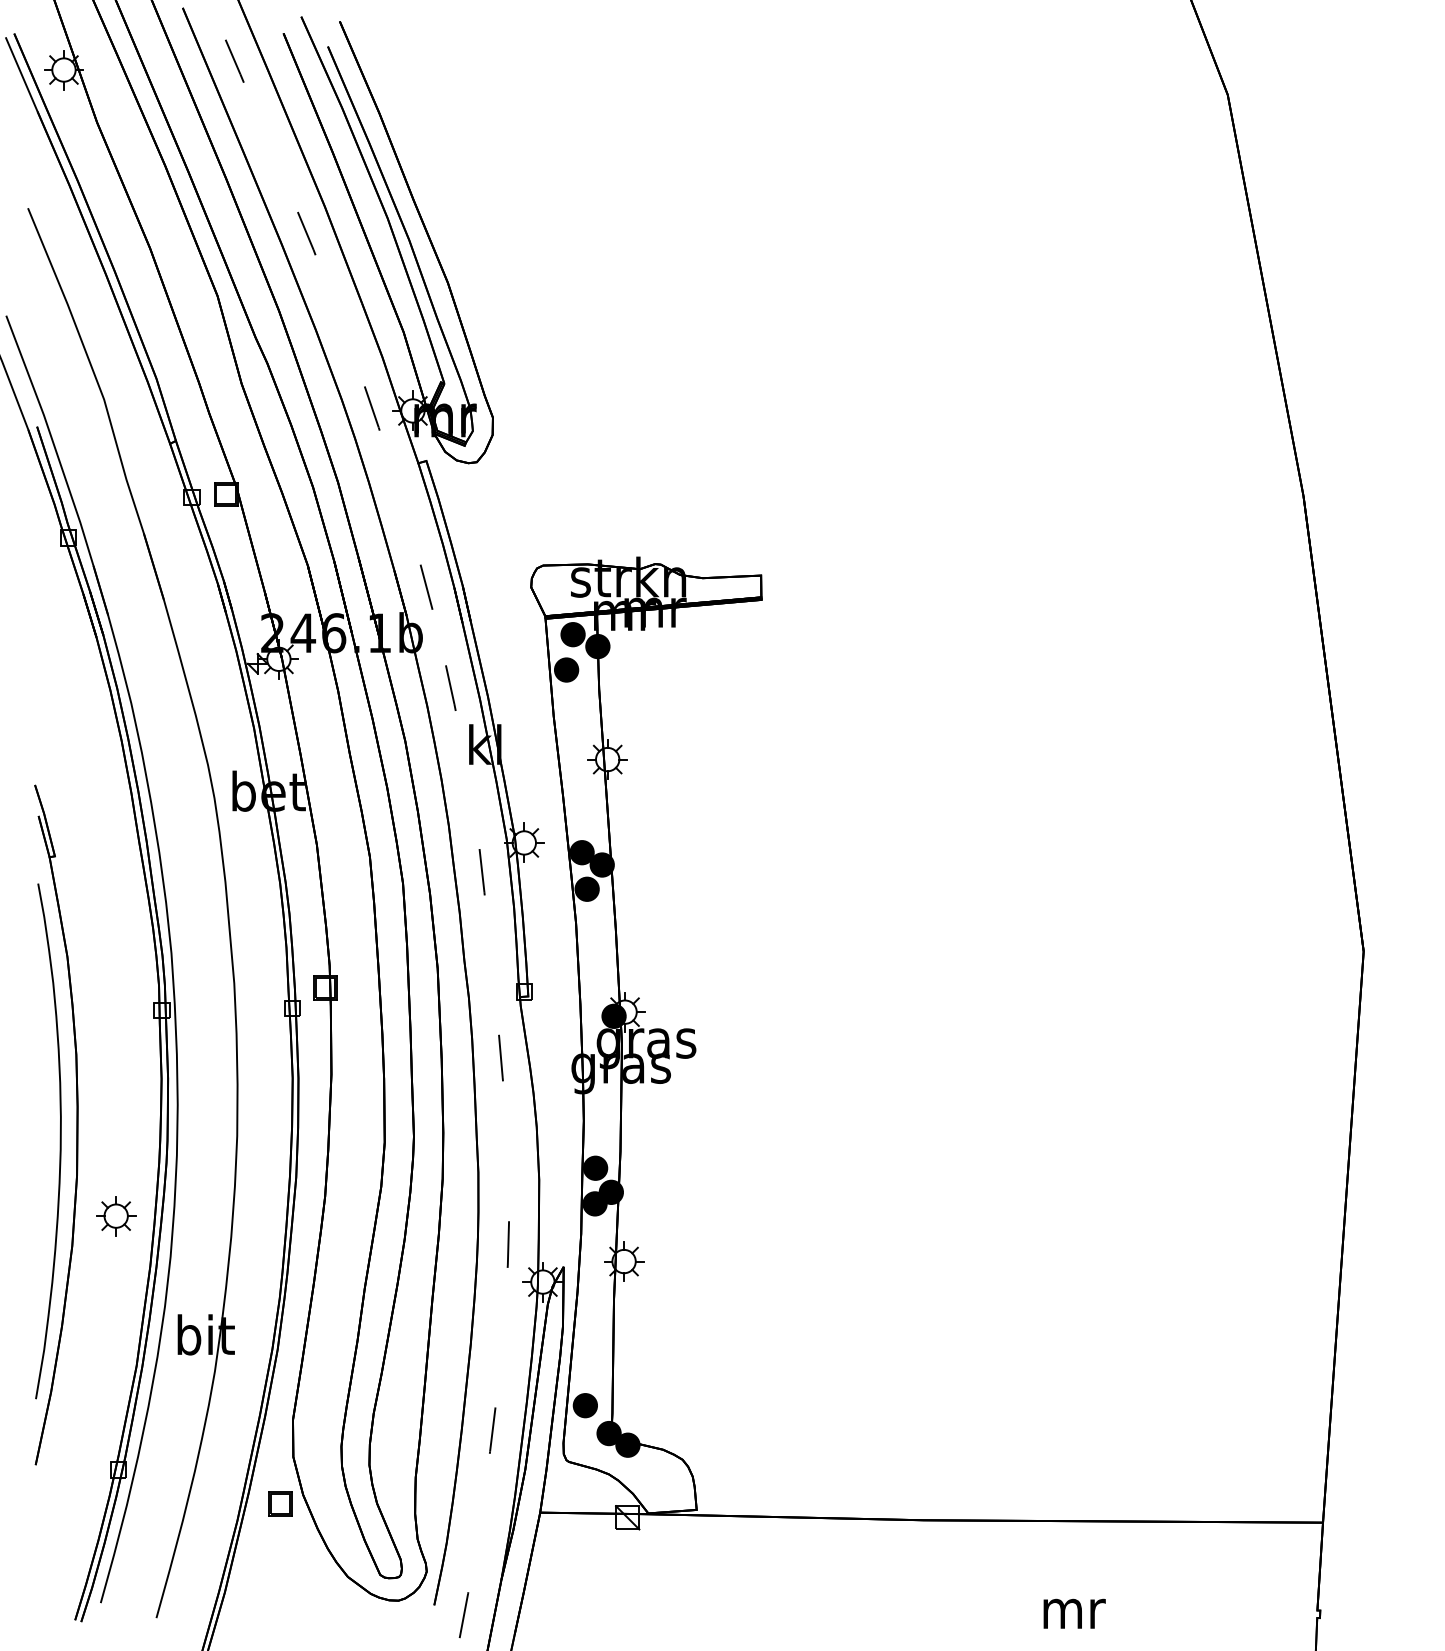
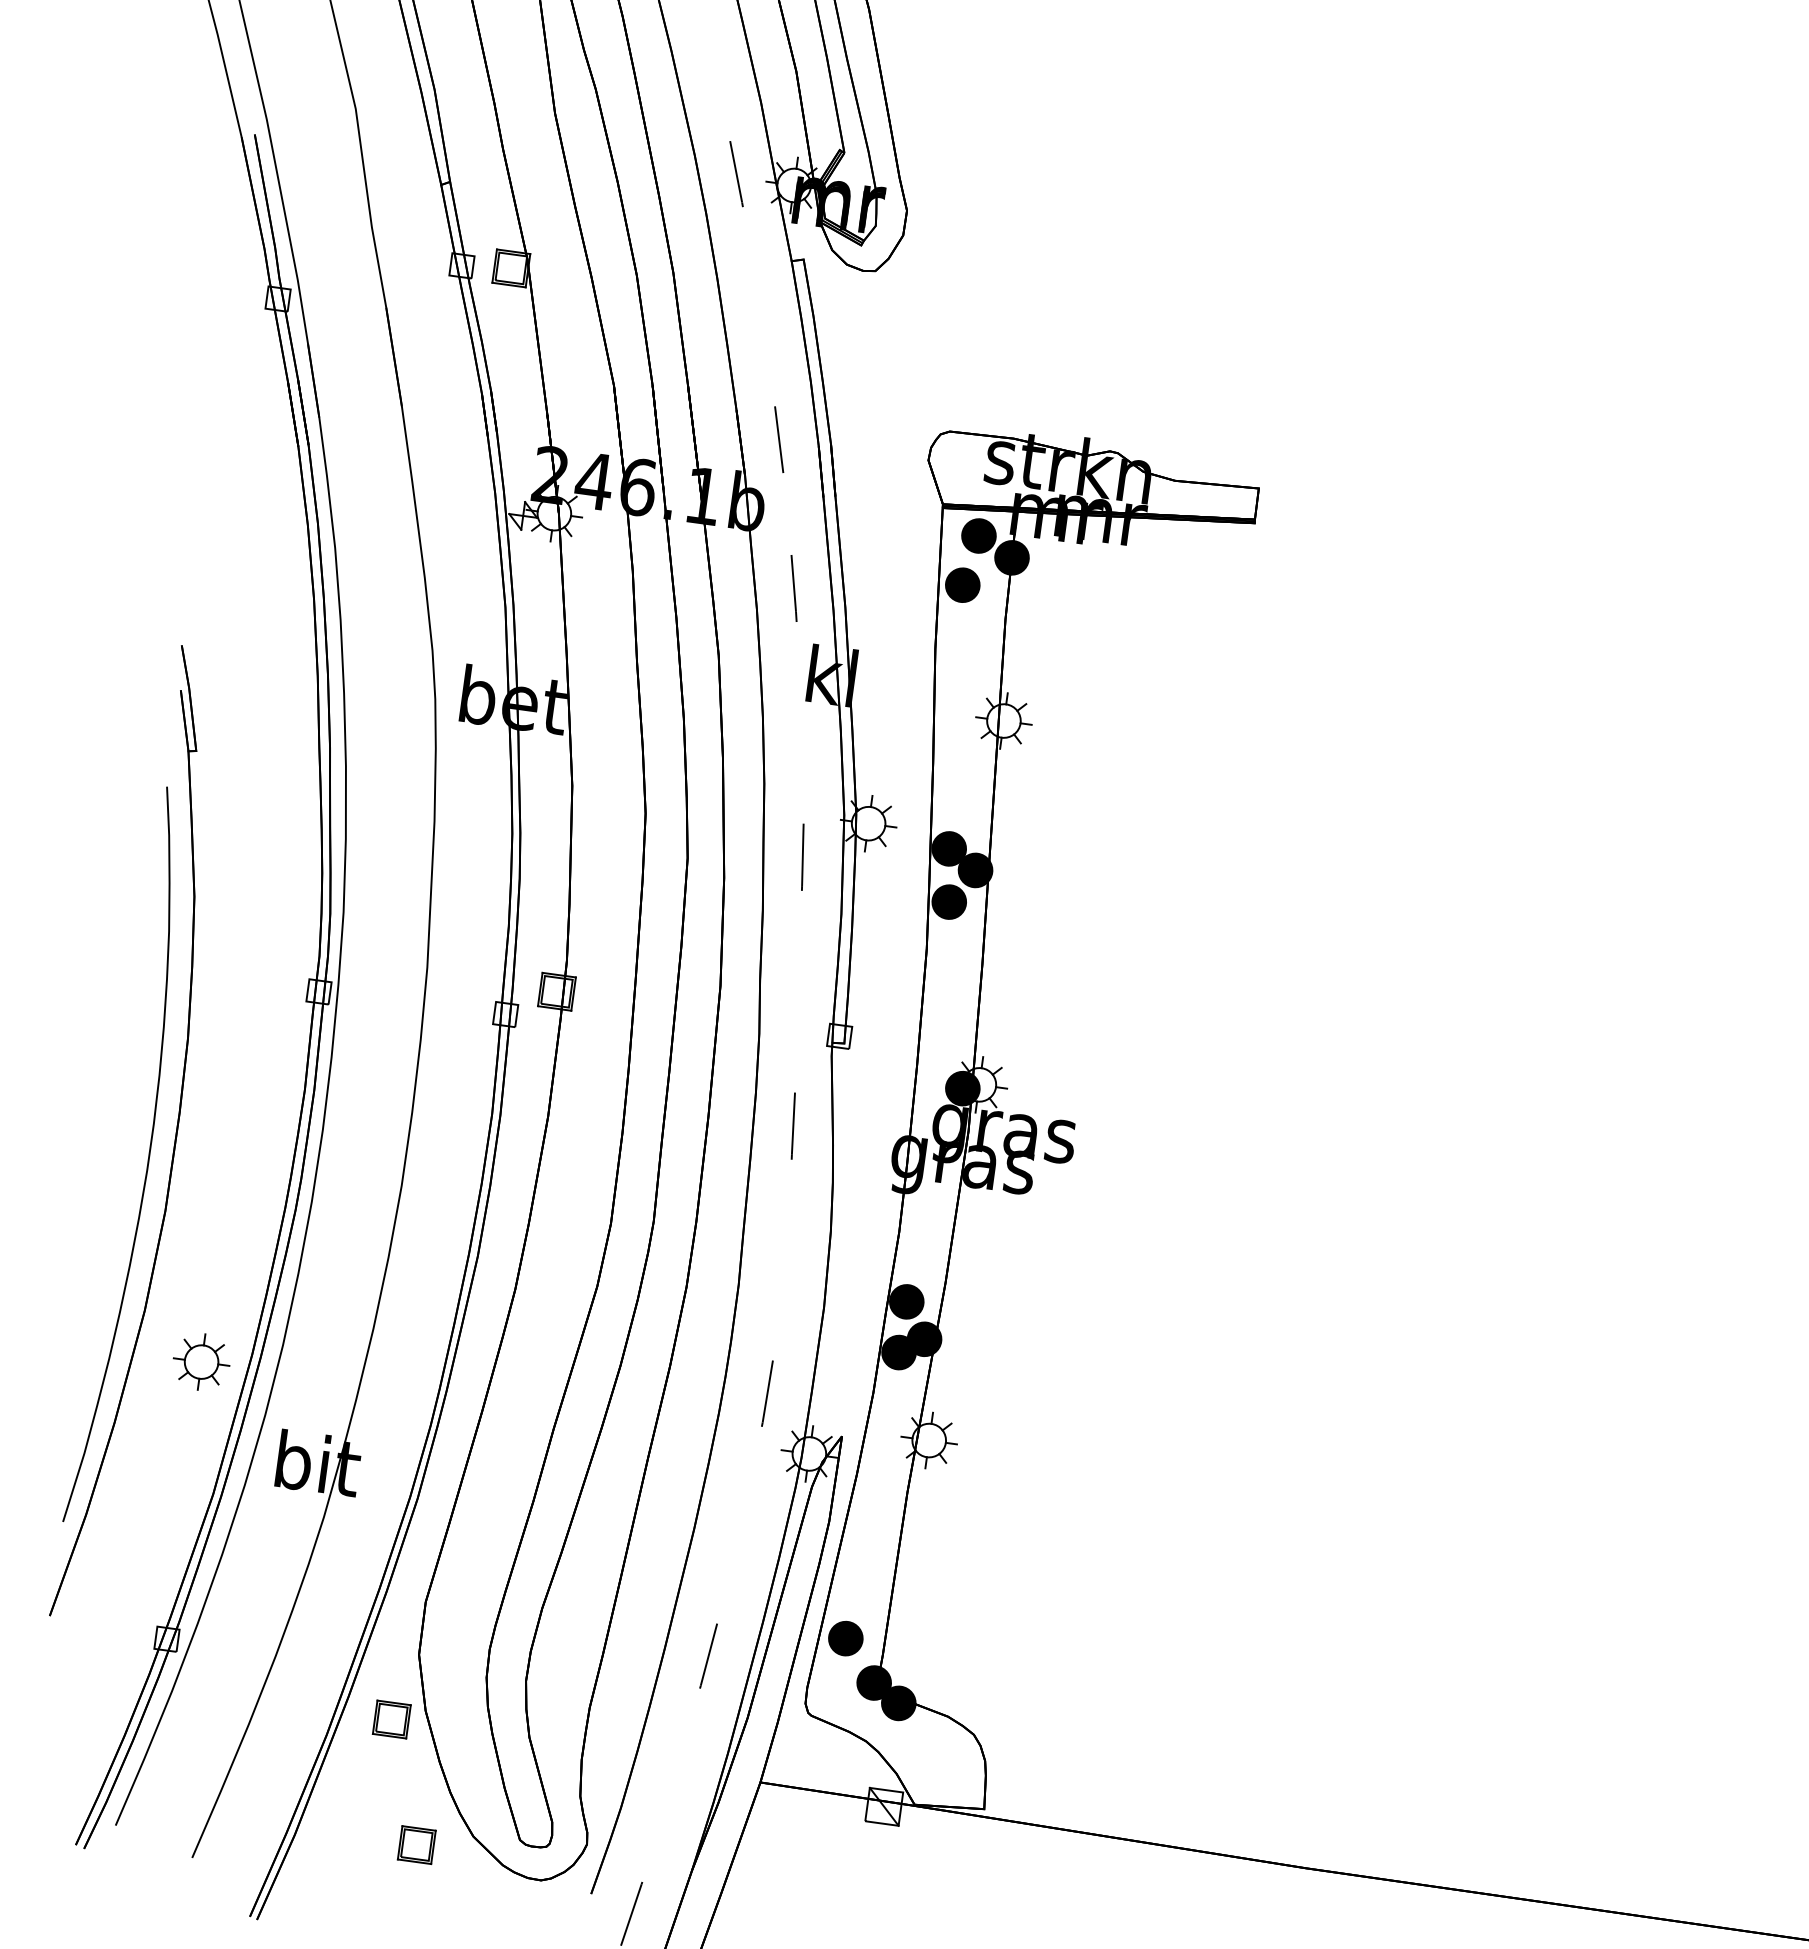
part: (116, 1216) -> (201, 1362), moved
part: (309, 1587) -> (416, 1844), added

